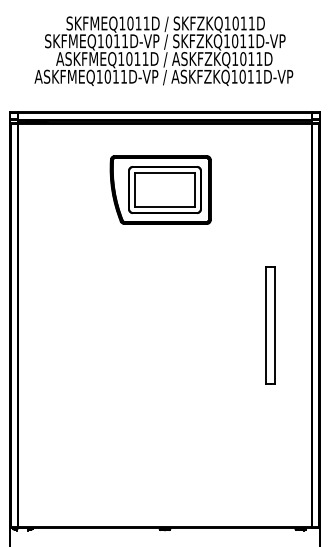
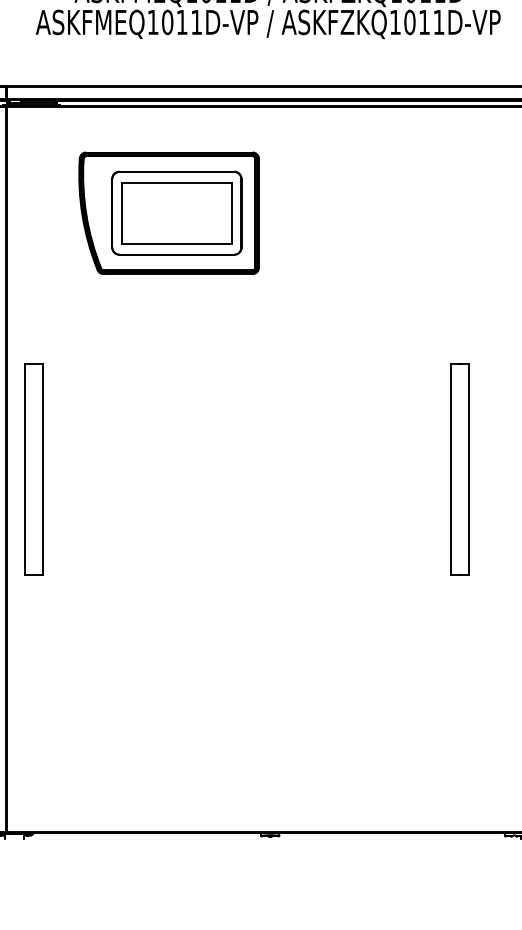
part: (160, 189) -> (168, 212), moved
part: (33, 325) -> (34, 469), added

